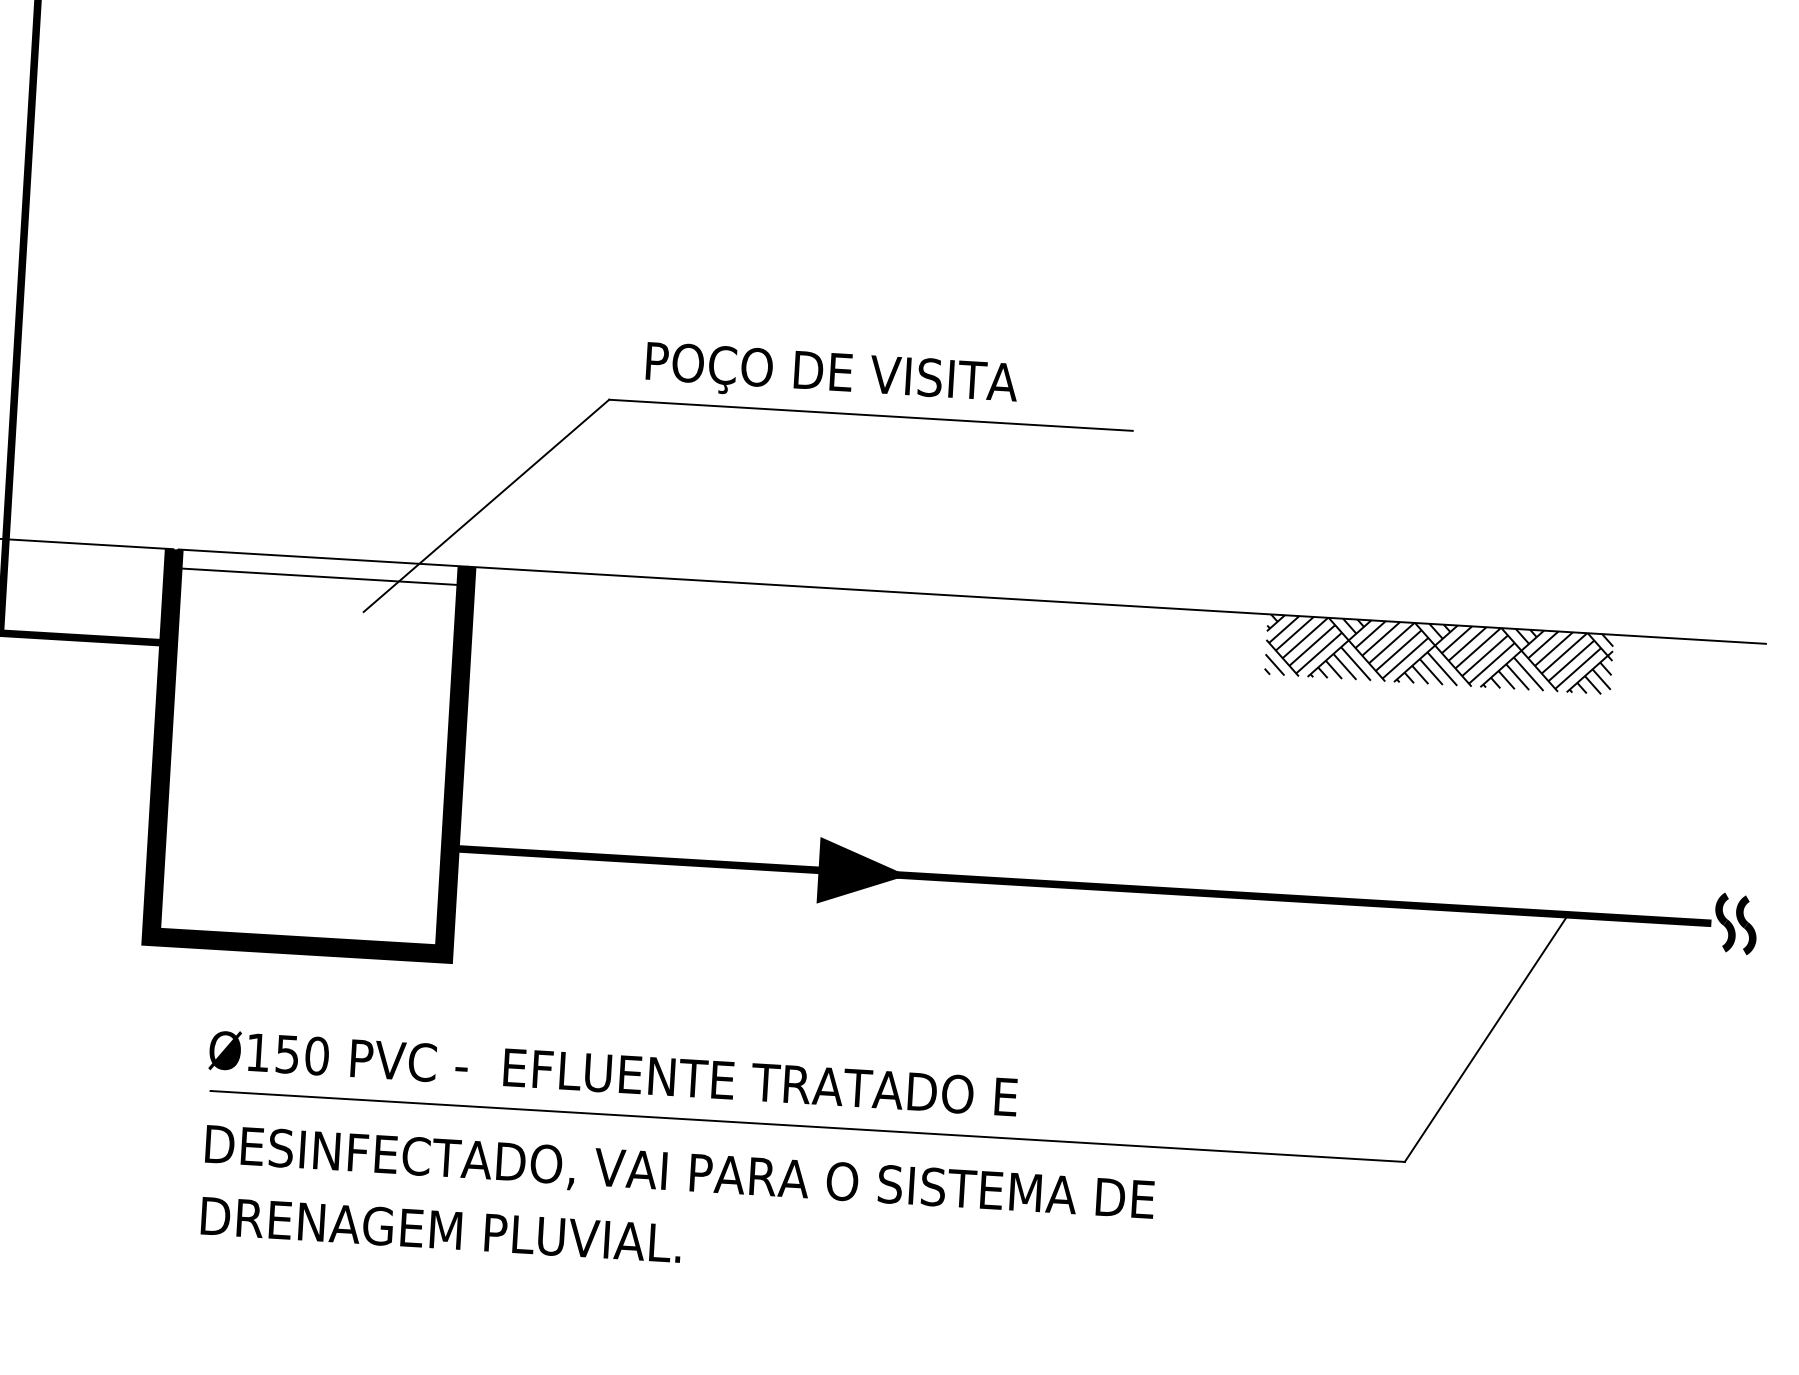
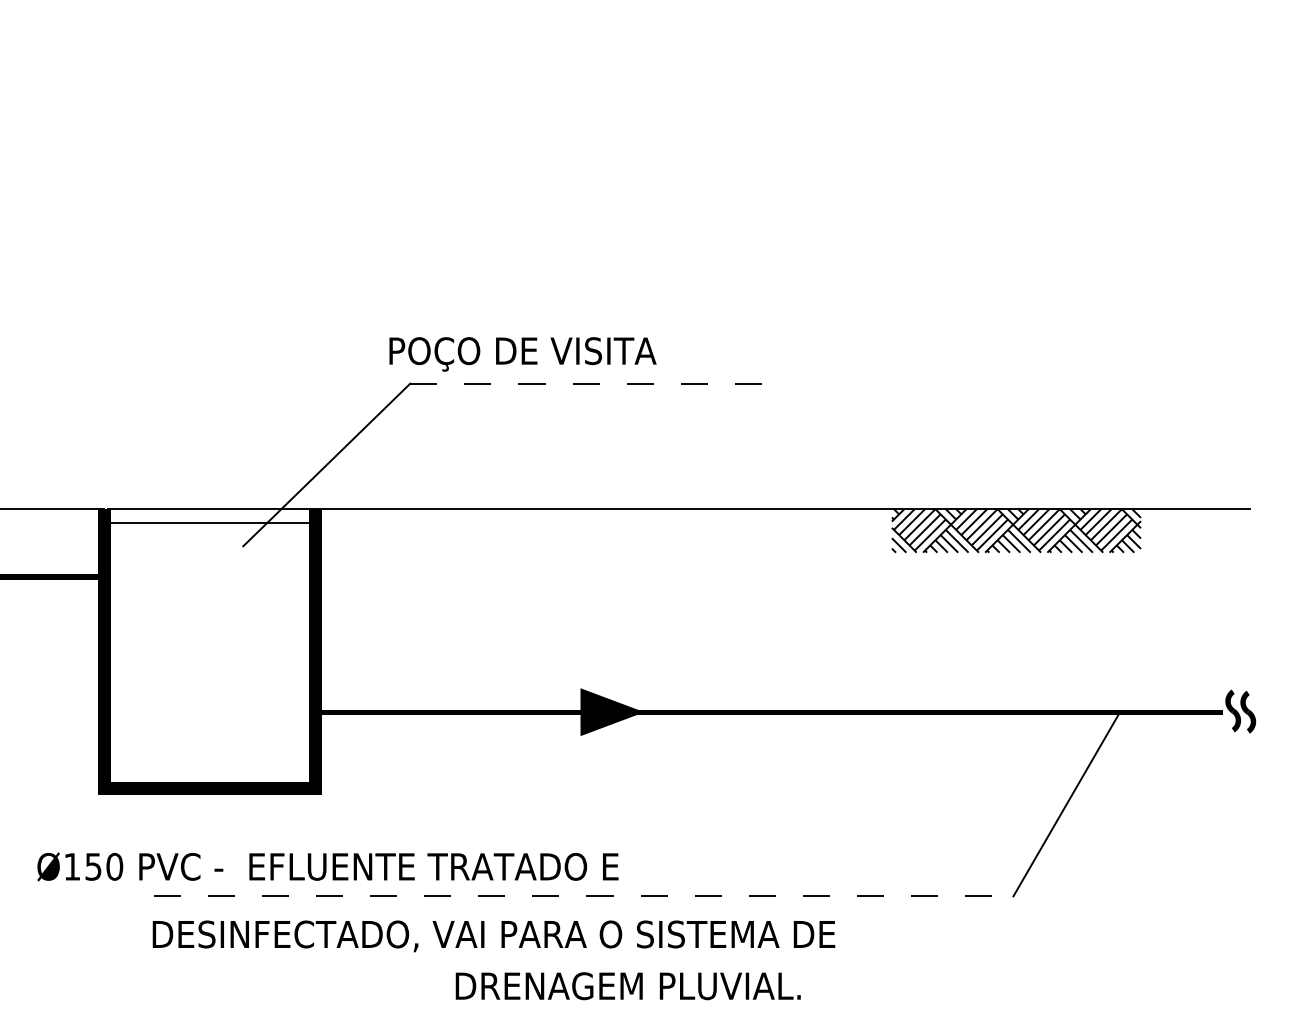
text: (831, 376) -> (522, 354), moved
line: (872, 415) -> (599, 383), solid -> dashed
text: (612, 1073) -> (327, 866), moved
line: (807, 1126) -> (583, 896), solid -> dashed
text: (440, 1230) -> (627, 986), moved

